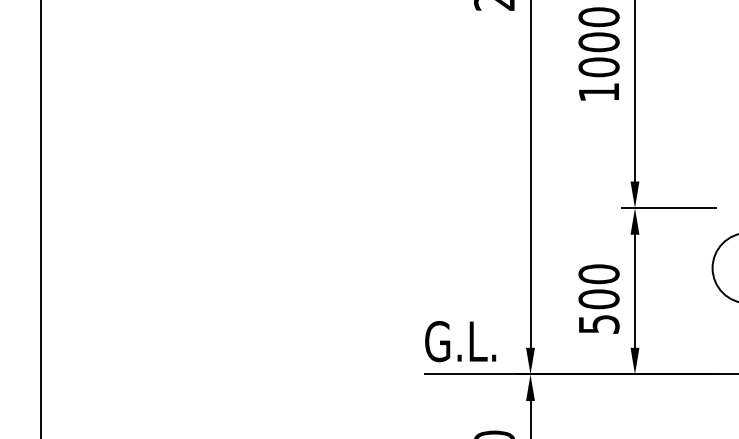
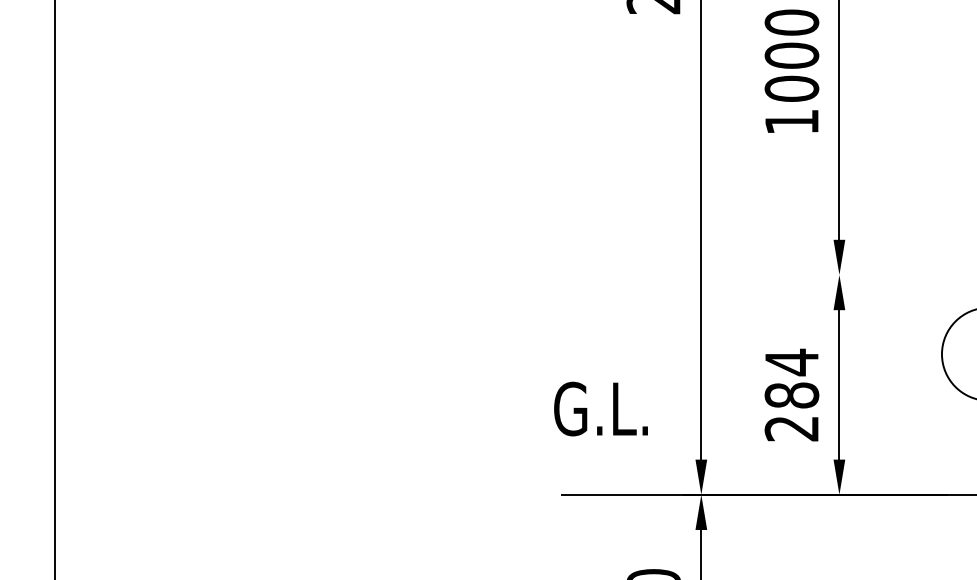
line: (668, 208) -> (883, 275), removed
text: (598, 298) -> (791, 394), 500 -> 284
text: (460, 341) -> (600, 408), moved

